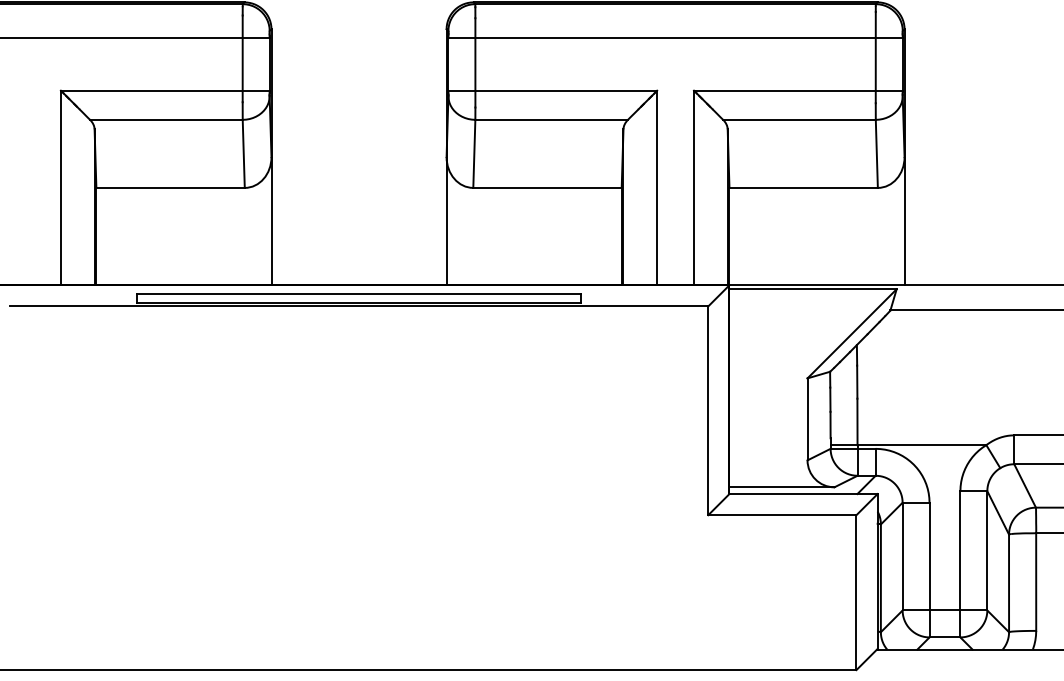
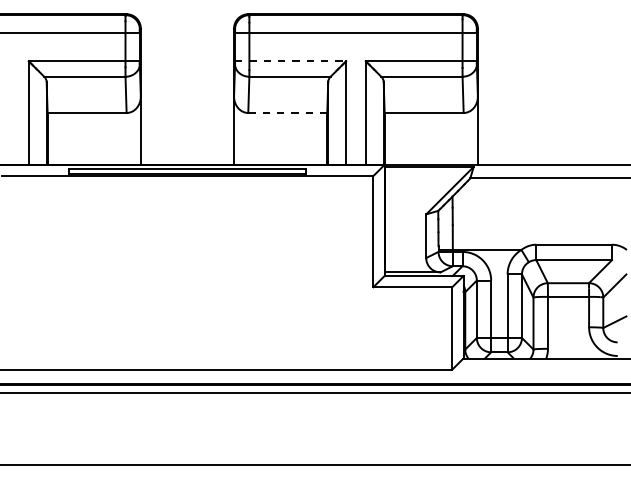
line: (552, 91) -> (290, 61), solid -> dashed
line: (546, 188) -> (287, 113), solid -> dashed

